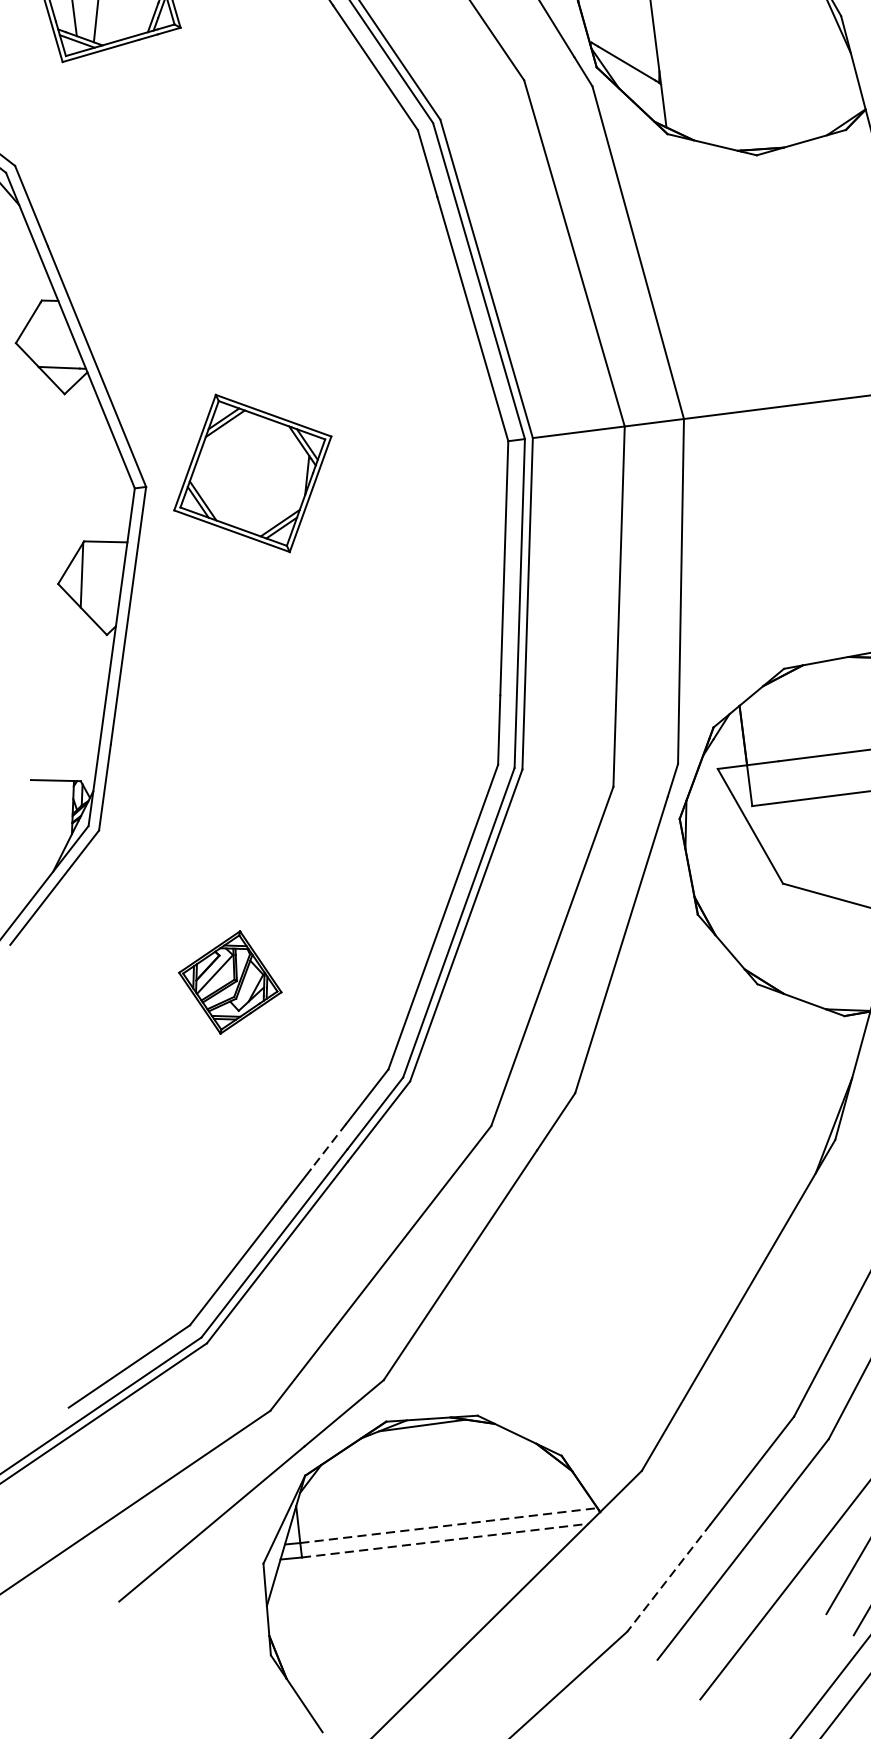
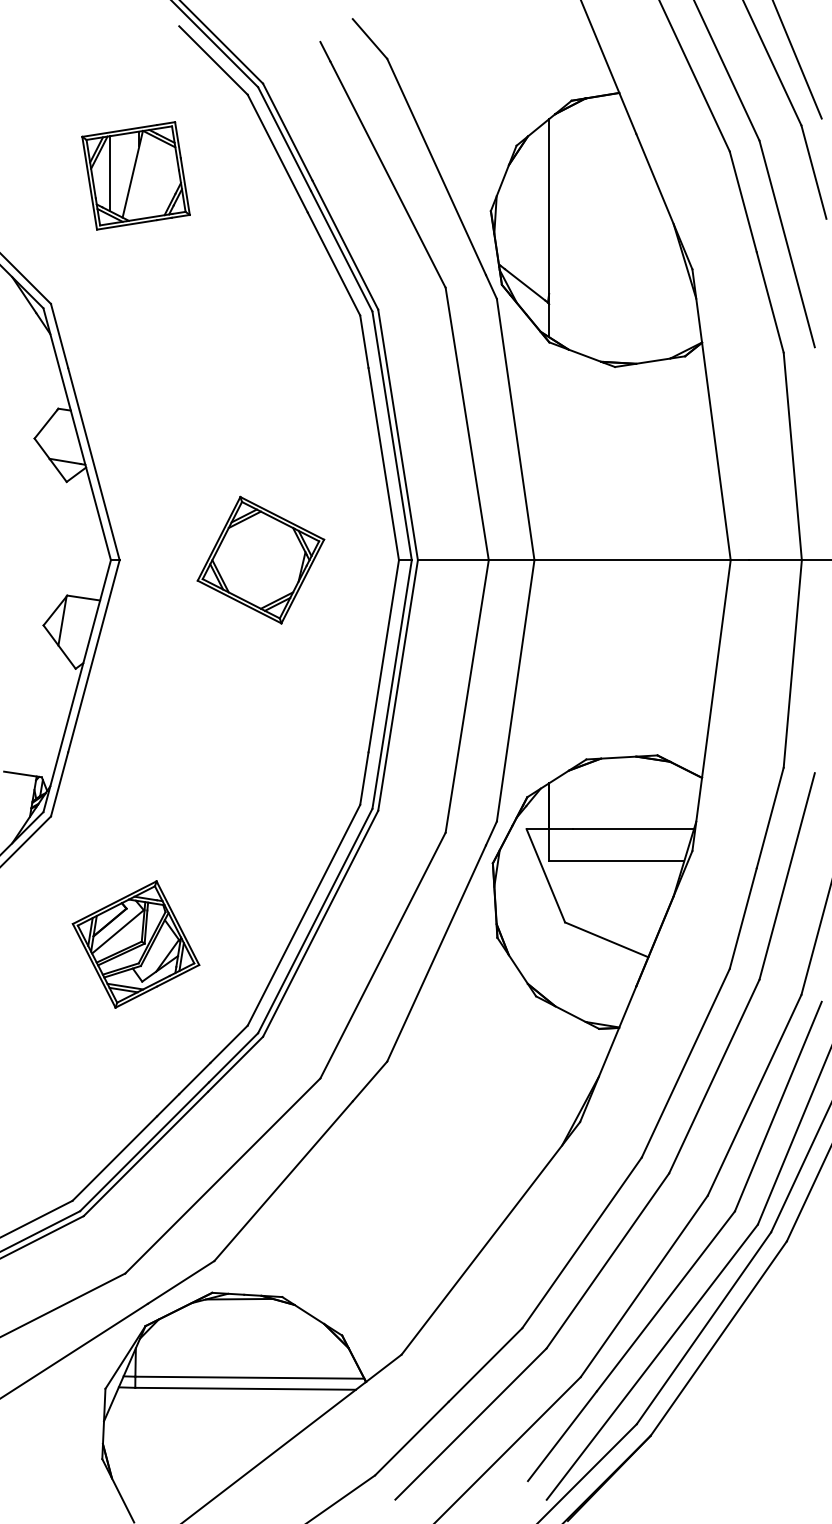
part: (252, 472) -> (260, 559), moved
part: (229, 982) -> (135, 944), size x1.67
line: (328, 1146) -> (194, 1078), dashed -> solid
line: (448, 1525) -> (249, 1377), dashed -> solid
line: (446, 1540) -> (246, 1388), dashed -> solid
line: (668, 1577) -> (411, 1438), dashed -> solid

